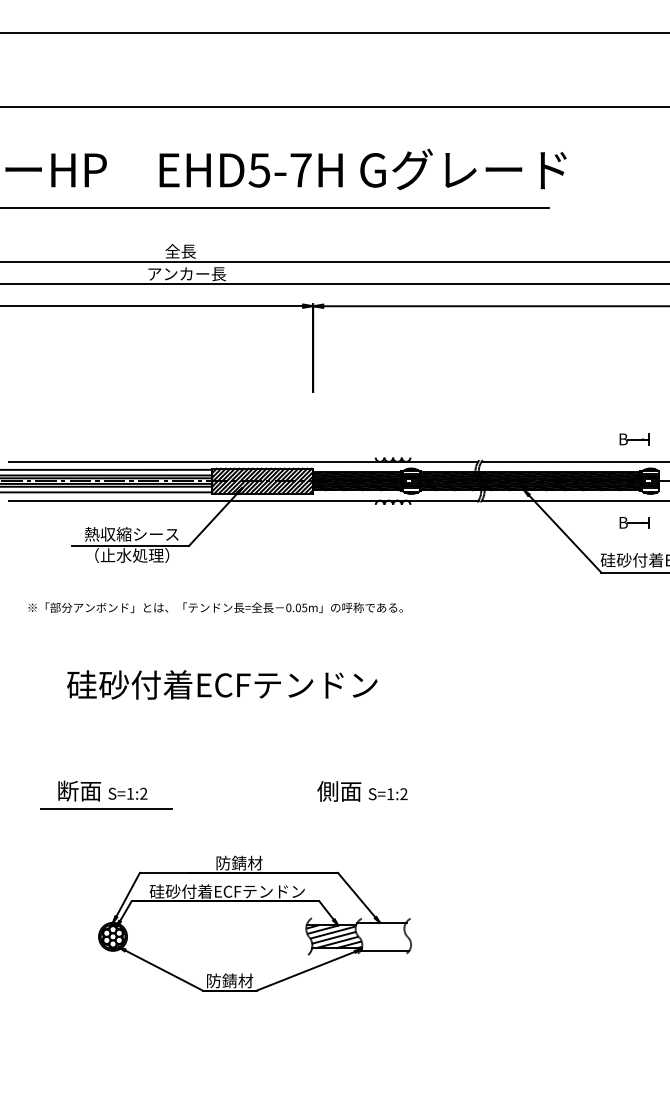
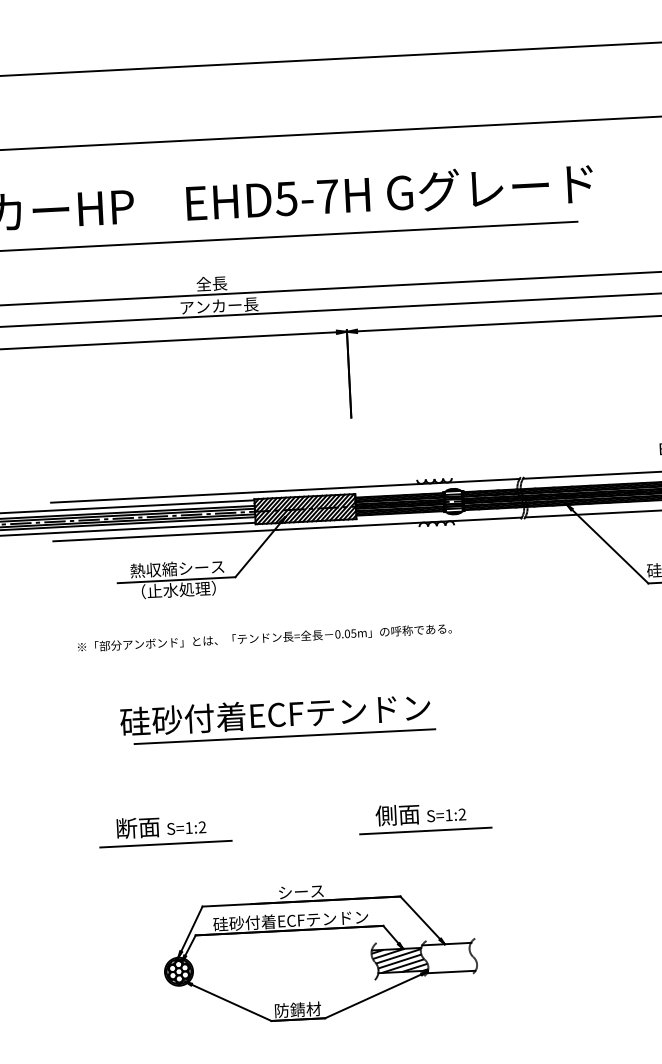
line: (230, 707) -> (284, 736), added
line: (366, 808) -> (425, 830), added
text: (239, 862) -> (301, 891), 防錆材 -> シース

